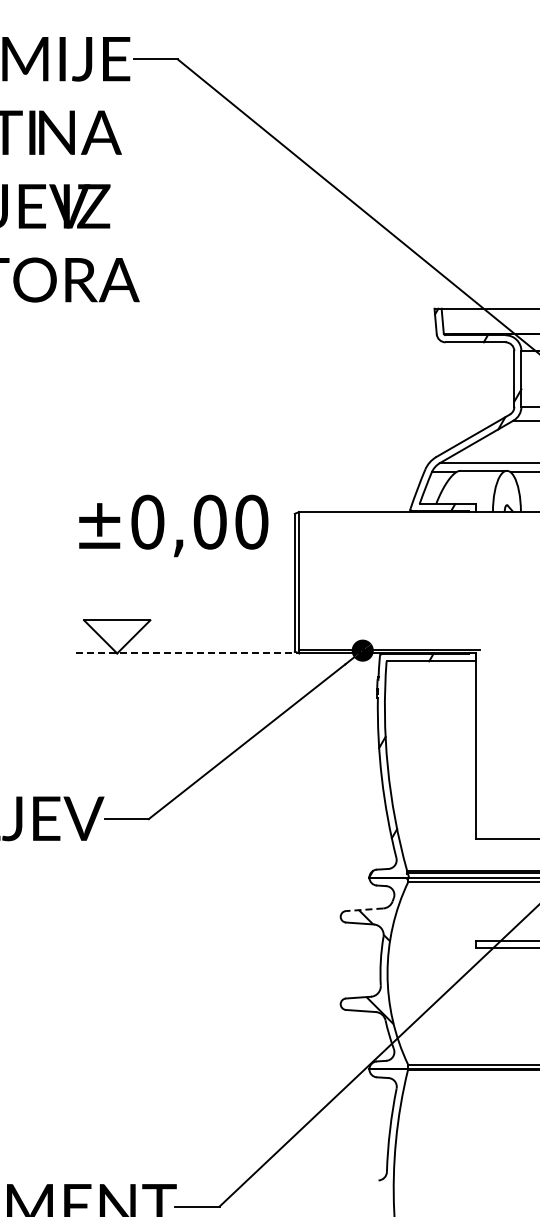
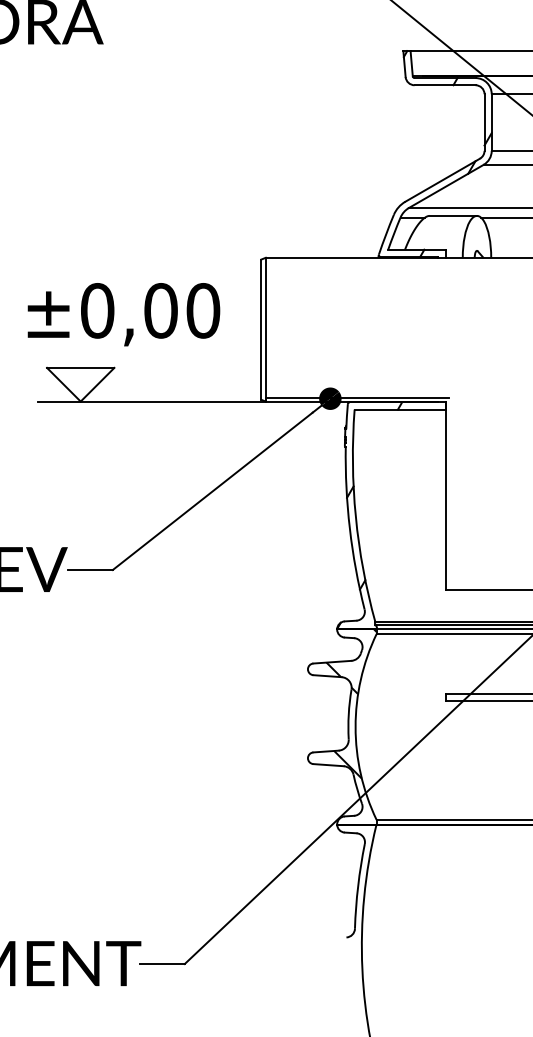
text: (173, 525) -> (123, 314), moved
line: (187, 653) -> (152, 401), dashed -> solid
line: (364, 909) -> (332, 661), dashed -> solid

